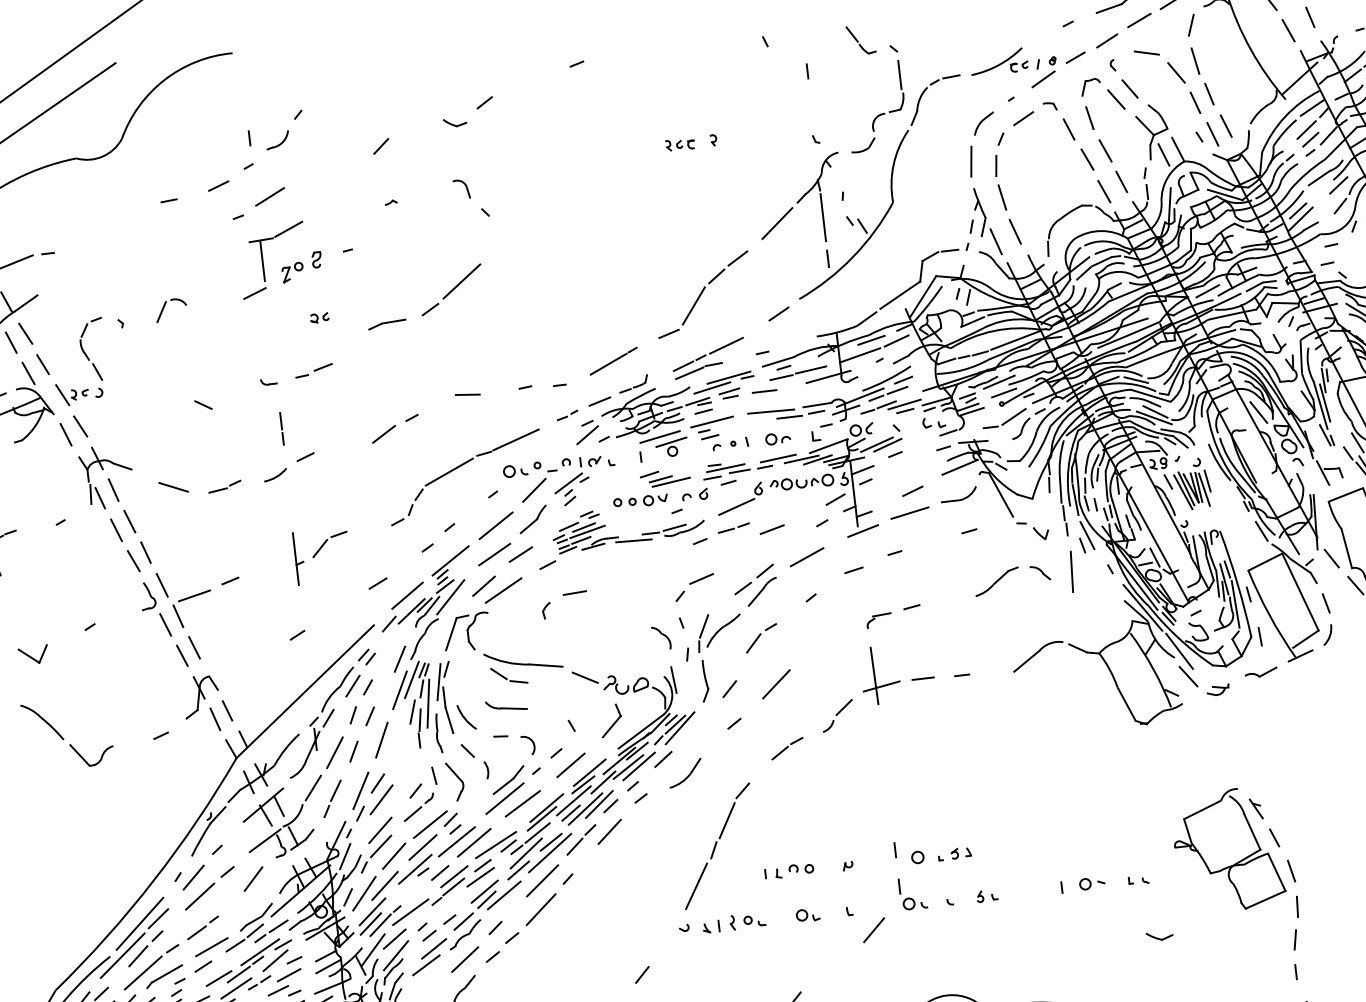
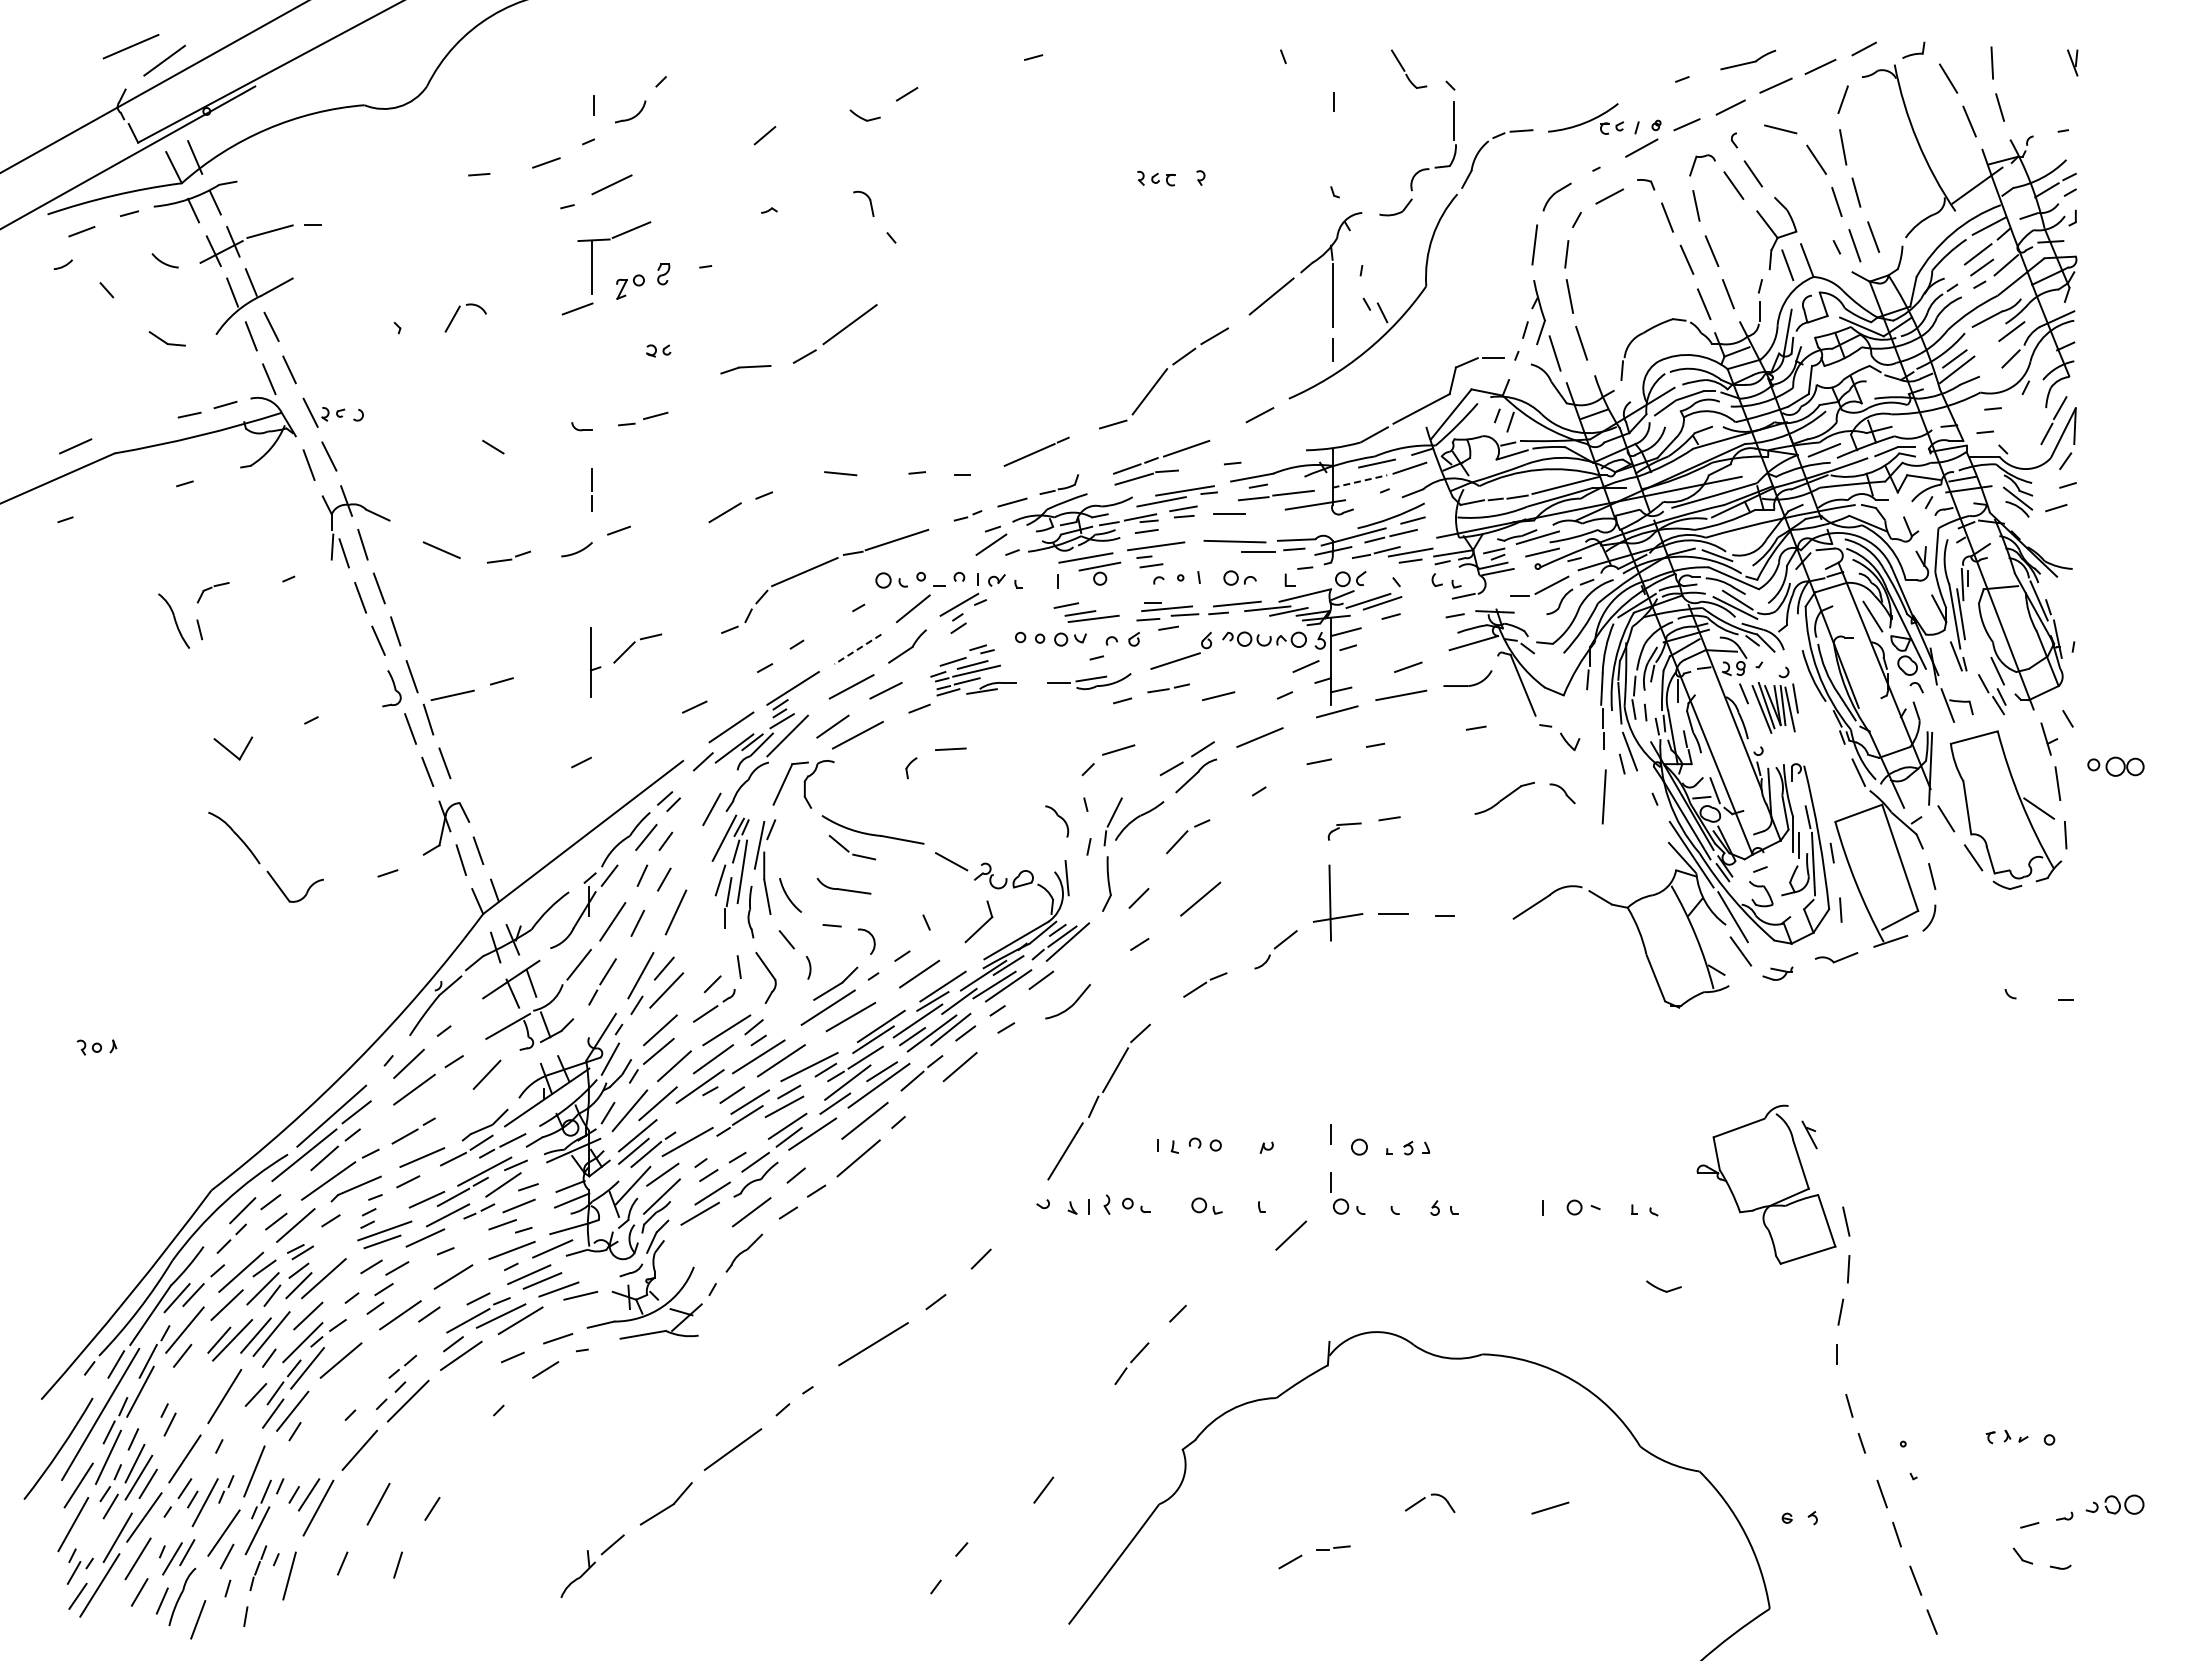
part: (86, 353) -> (347, 362), removed
line: (860, 355) -> (1360, 481), solid -> dashed
line: (495, 525) -> (857, 649), solid -> dashed
line: (633, 540) -> (1035, 689), removed
line: (1224, 579) -> (1802, 829), removed
line: (399, 689) -> (706, 849), removed
line: (1274, 837) -> (1828, 1175), removed

